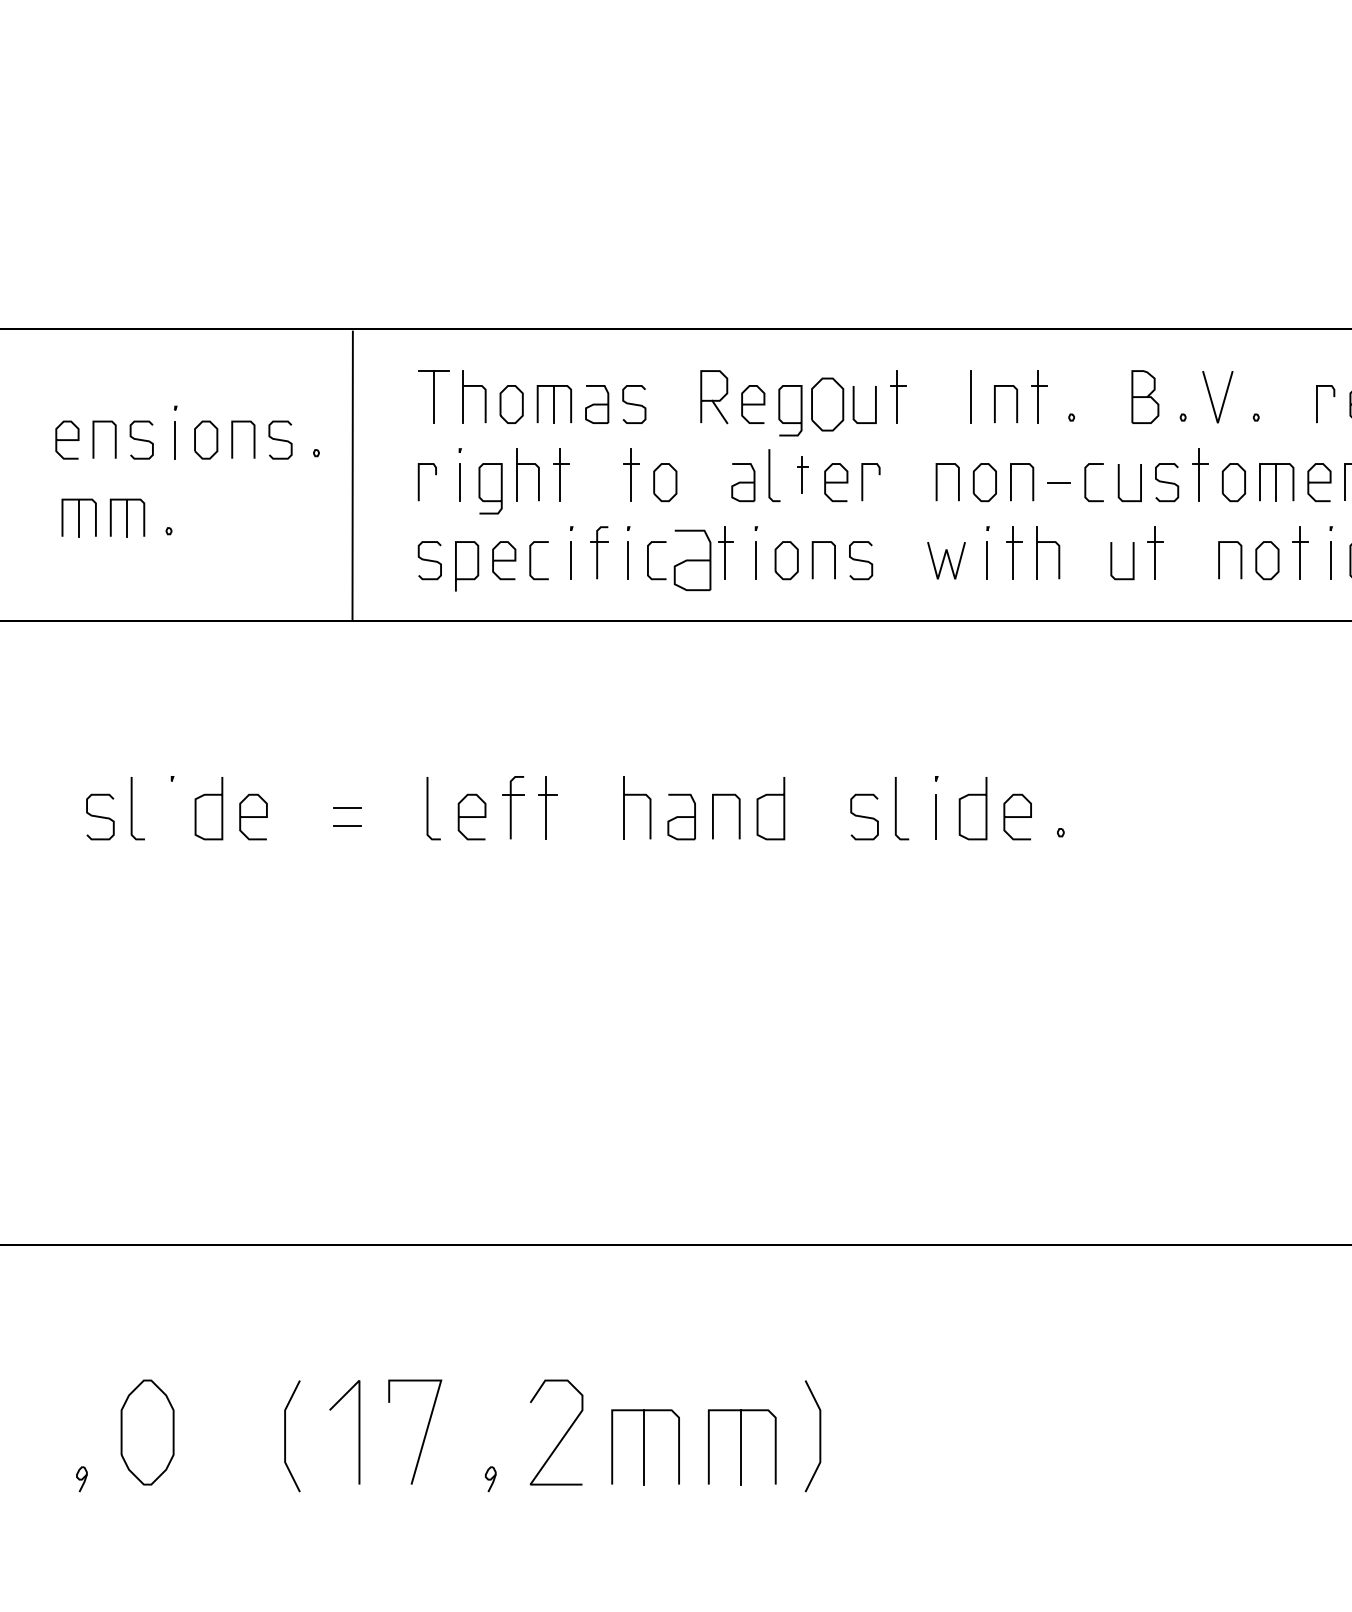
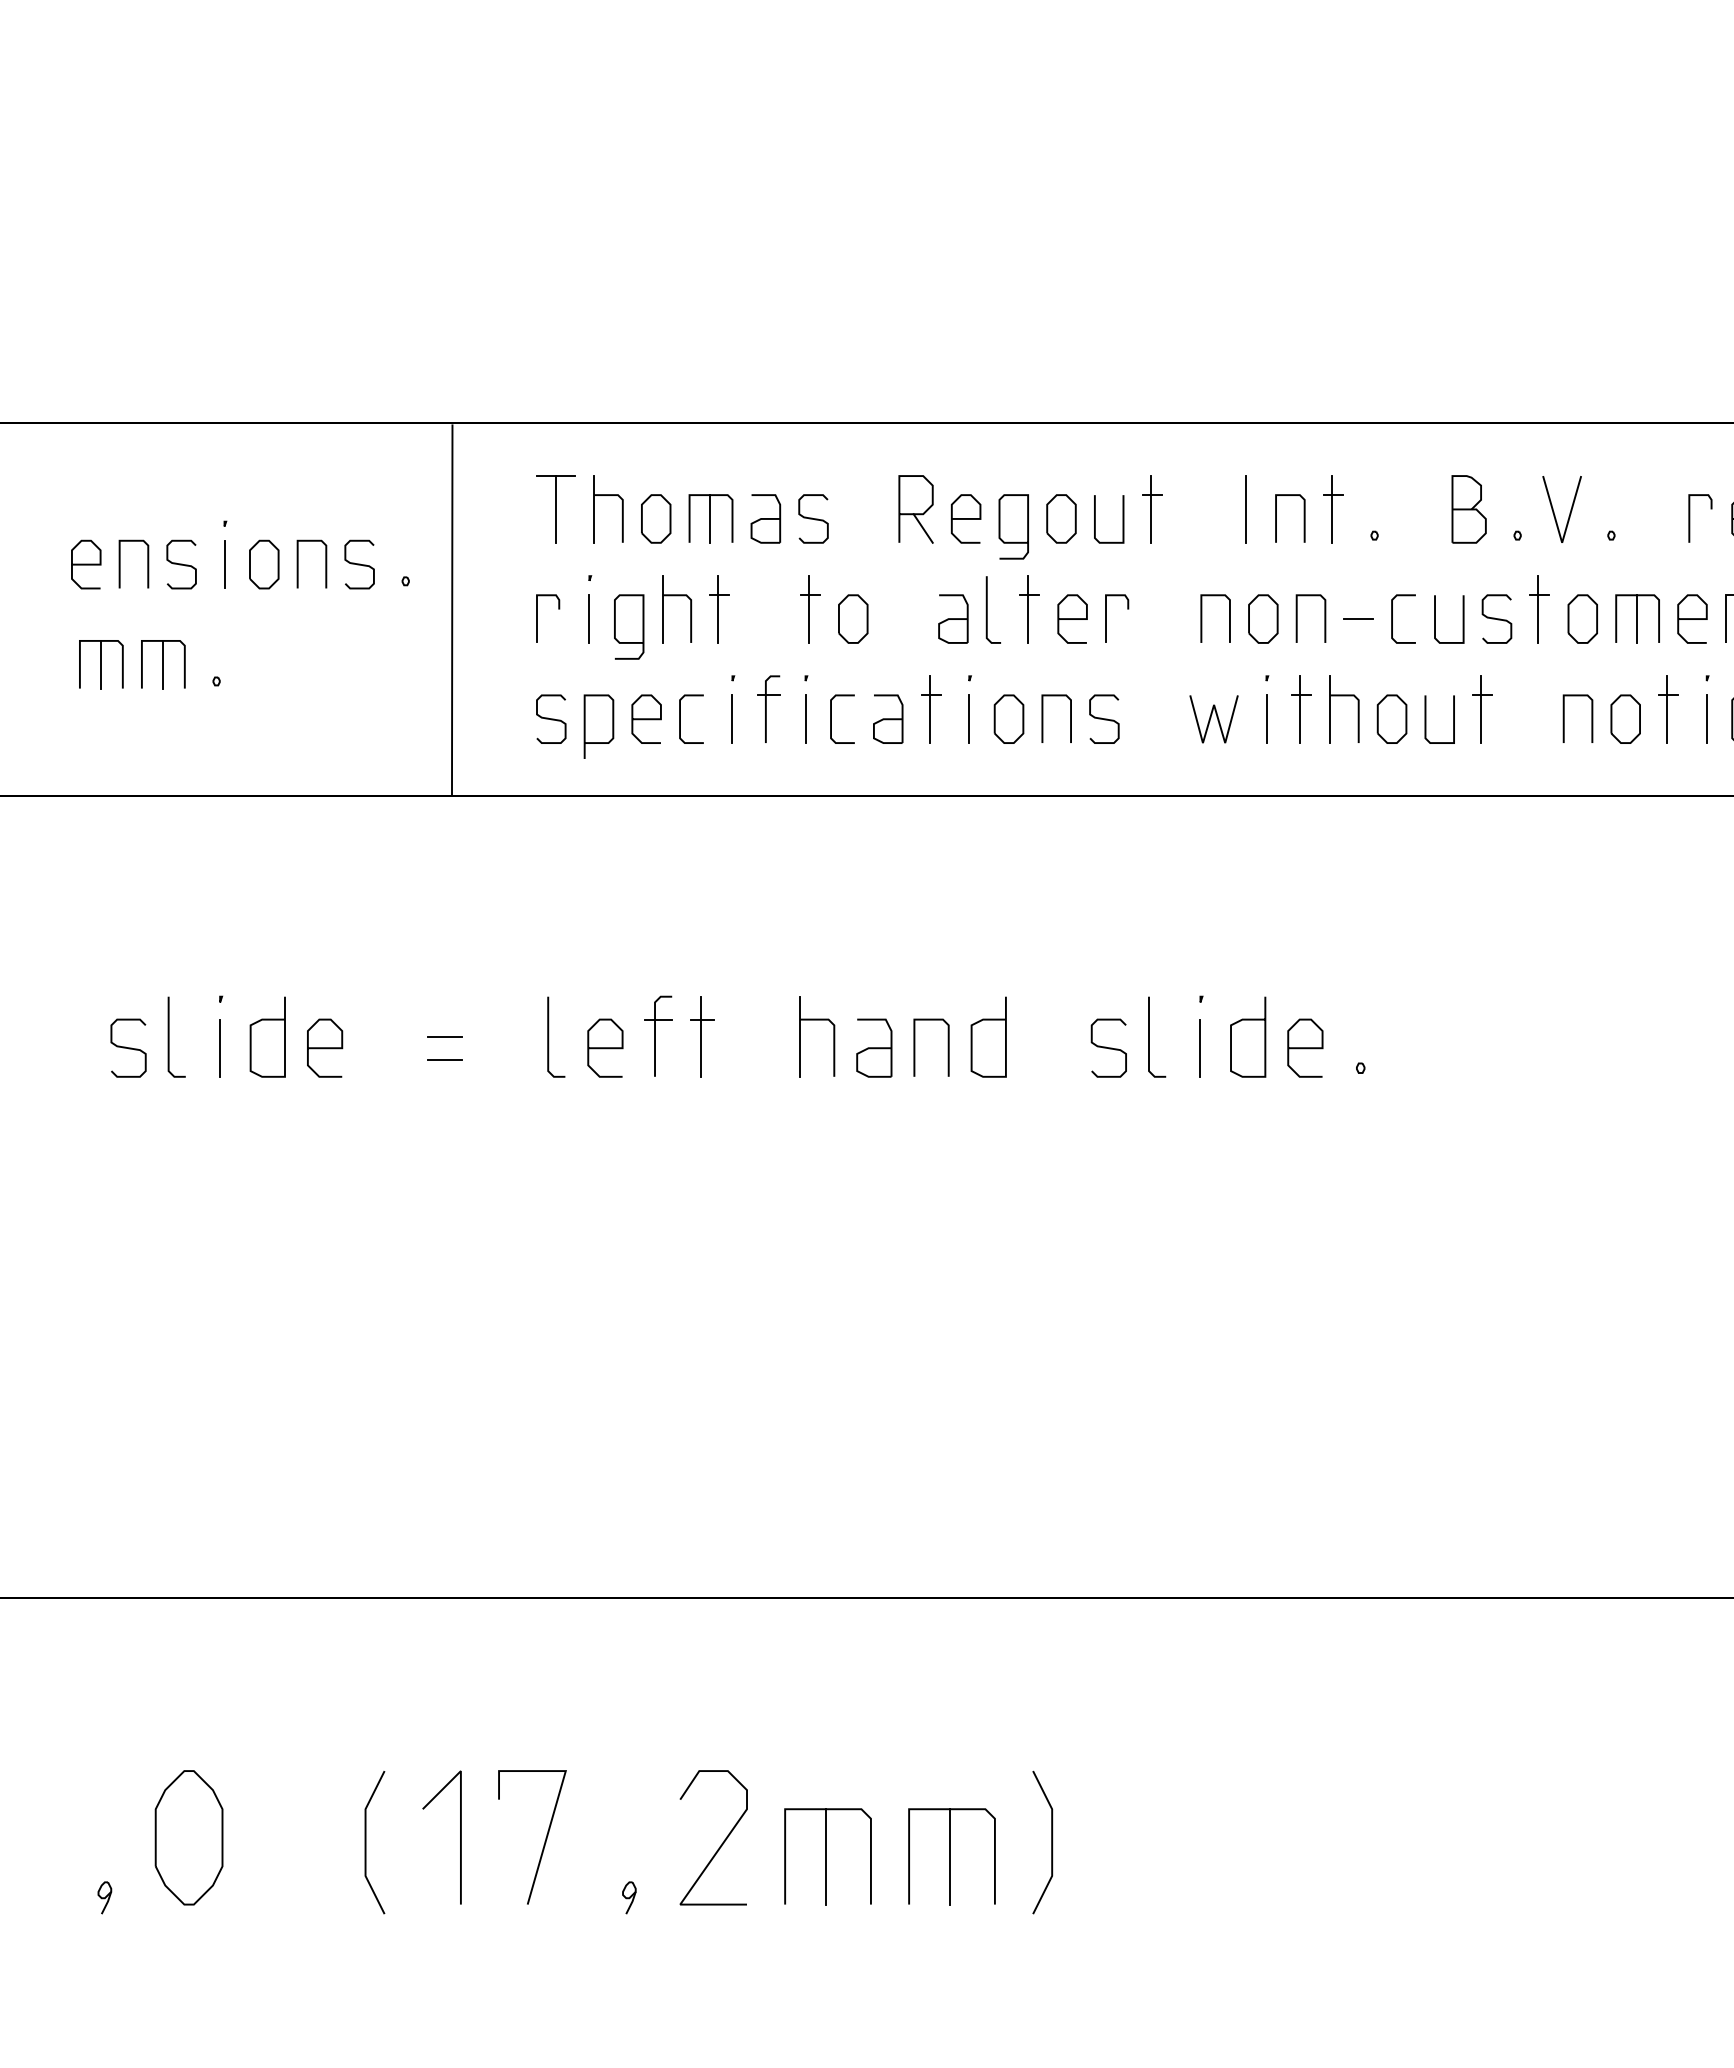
part: (827, 404) -> (1061, 518), size x0.71
part: (802, 474) -> (1029, 608), size x1.43
part: (692, 560) -> (888, 719), size x0.62
part: (1085, 560) -> (1392, 719), added
line: (171, 816) -> (219, 1047), added

